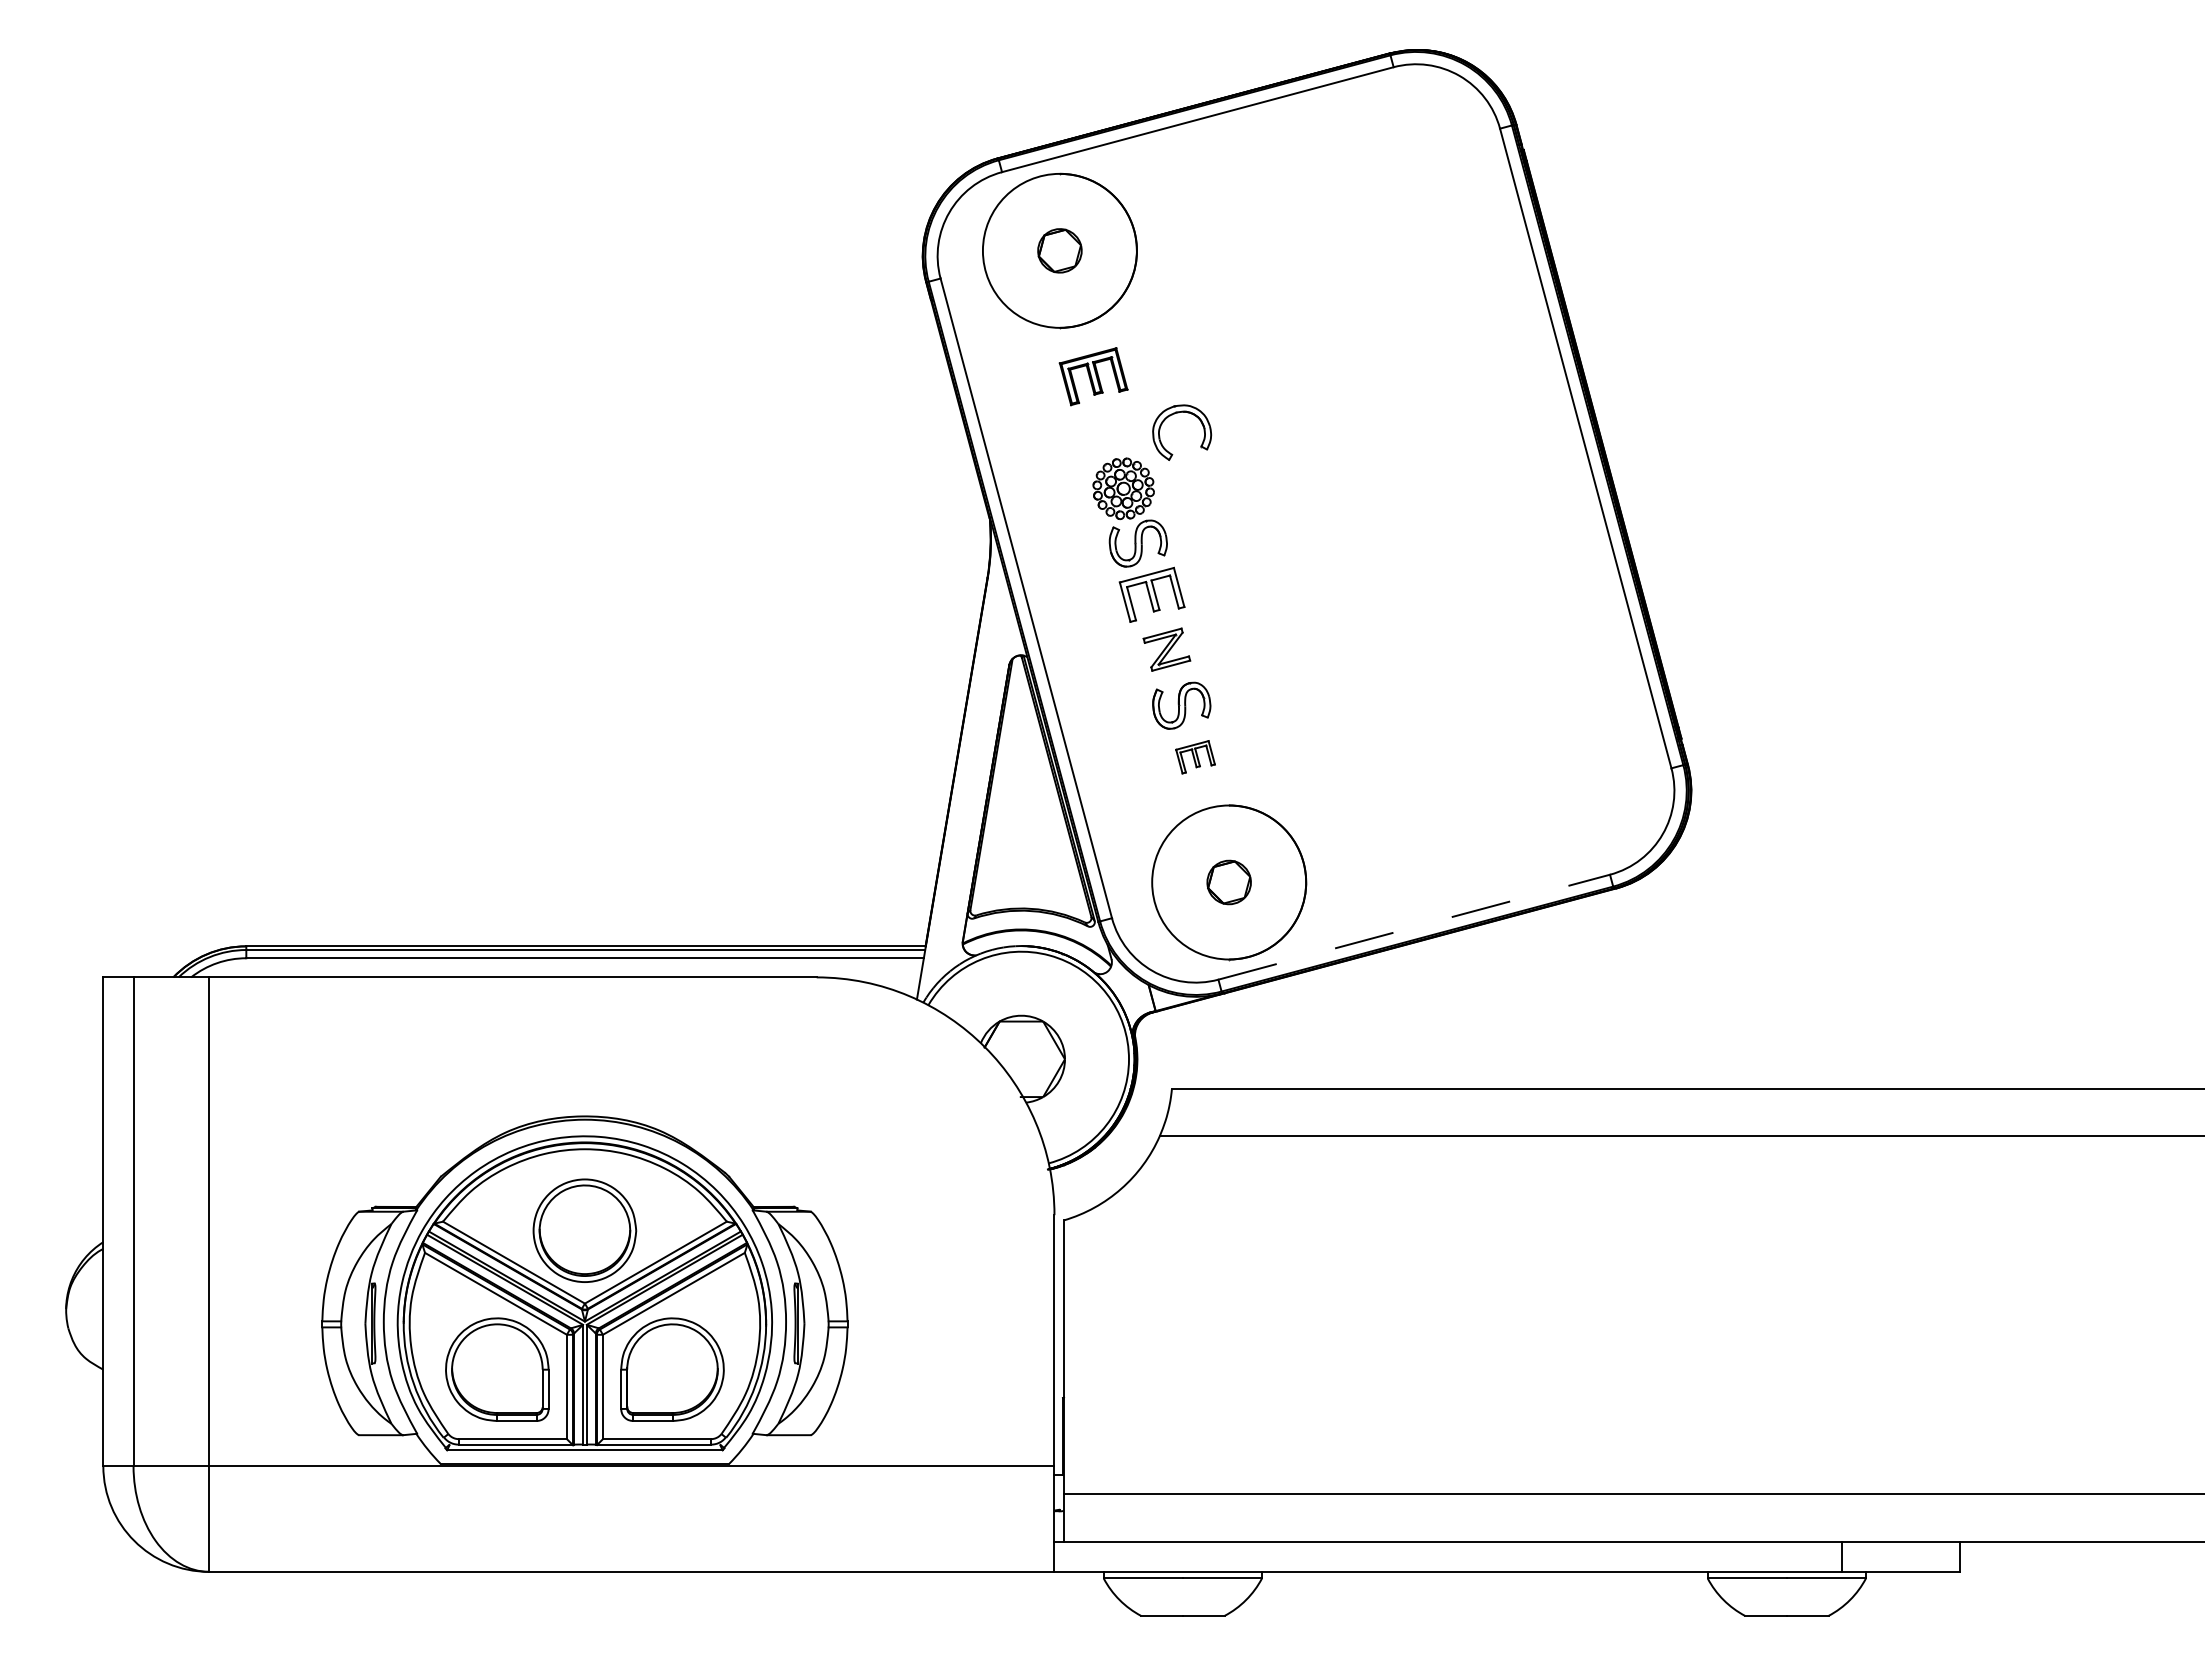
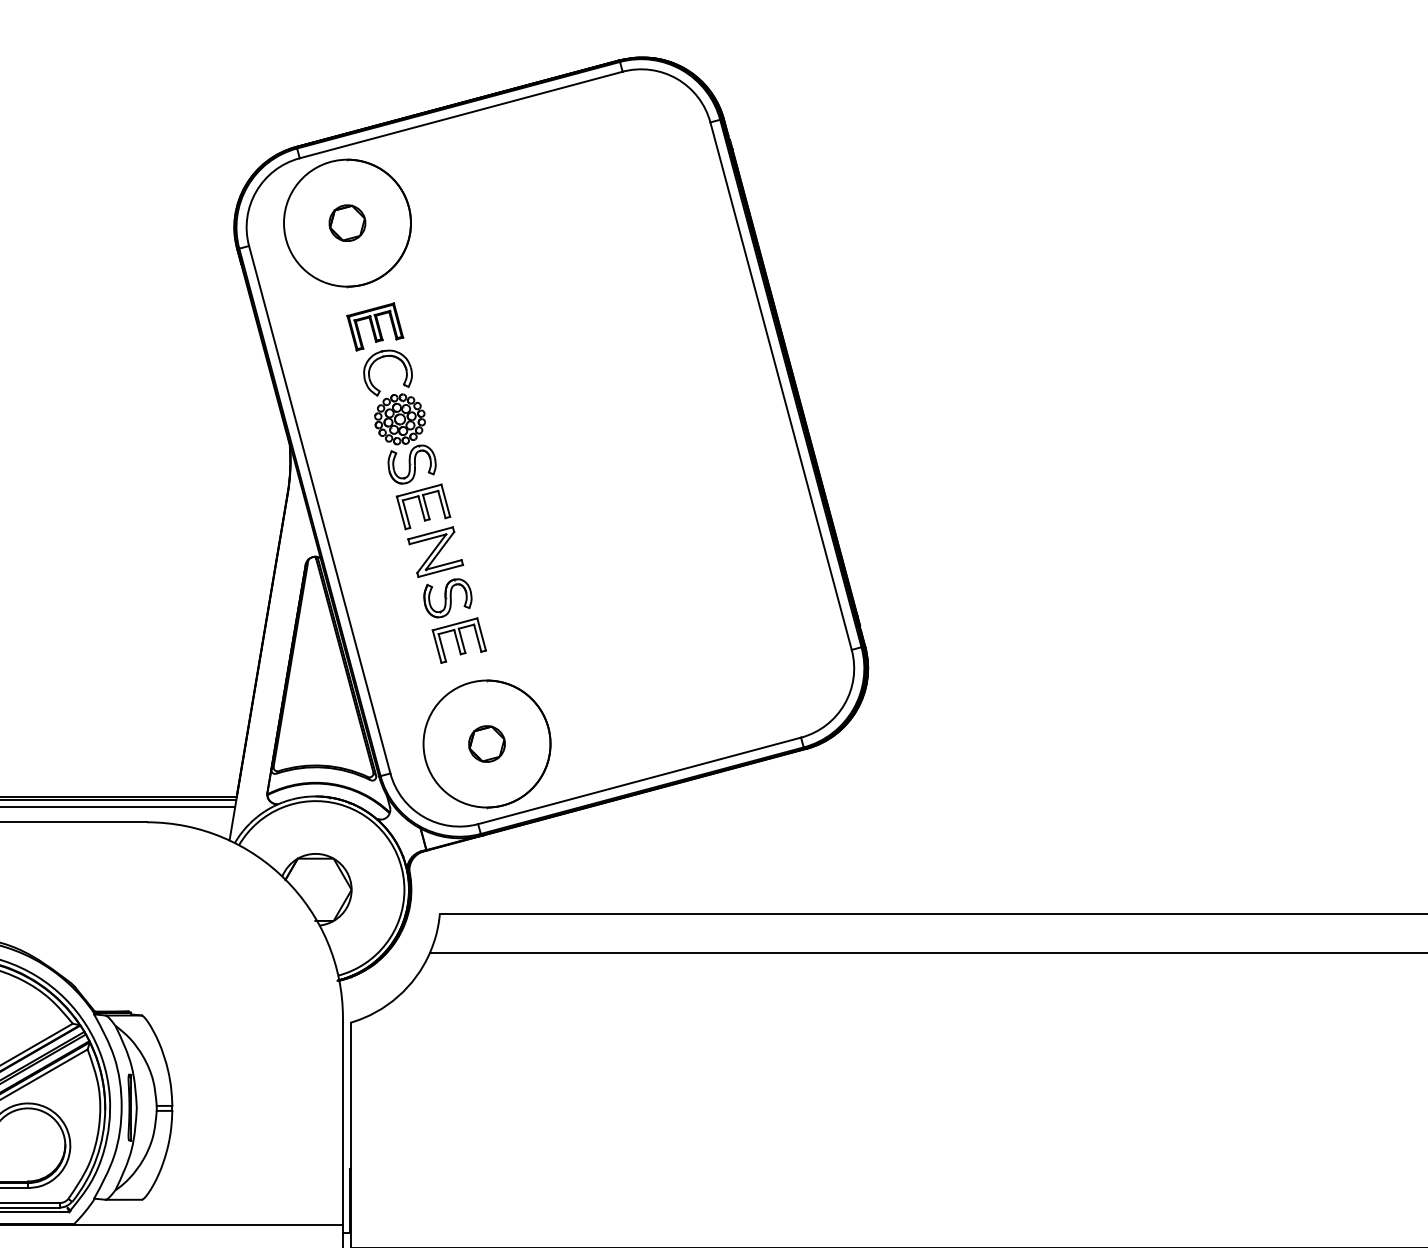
part: (1178, 413) -> (385, 357), moved
part: (1166, 649) -> (435, 551), size x1.43
part: (1195, 757) -> (459, 640), size x1.67
line: (1414, 927) -> (639, 781), dashed -> solid

